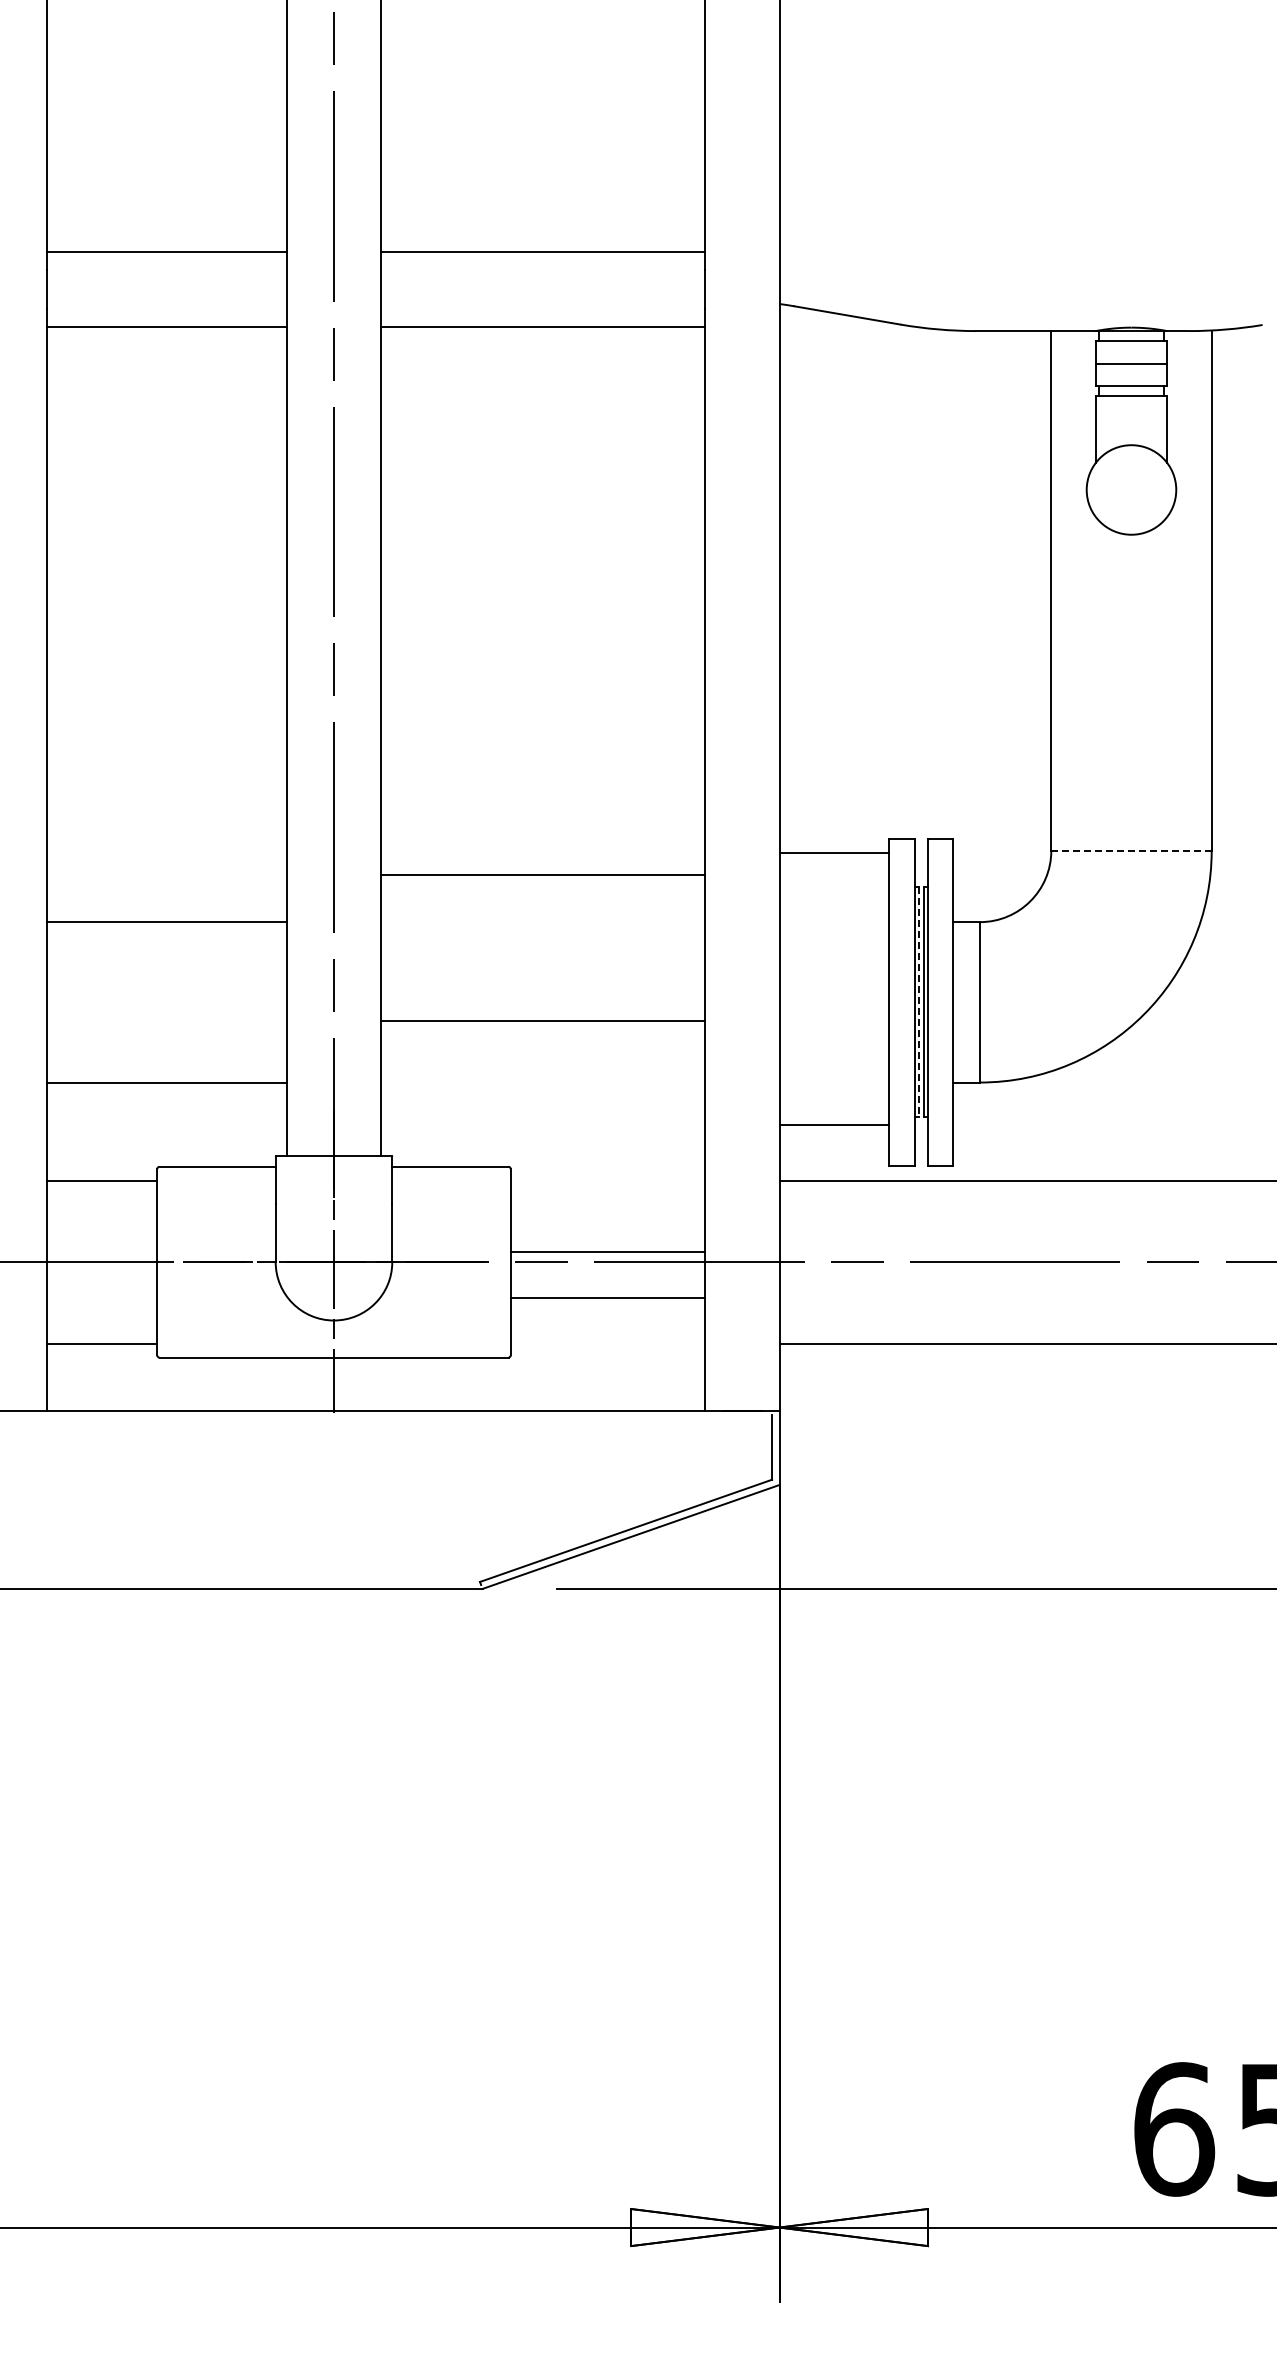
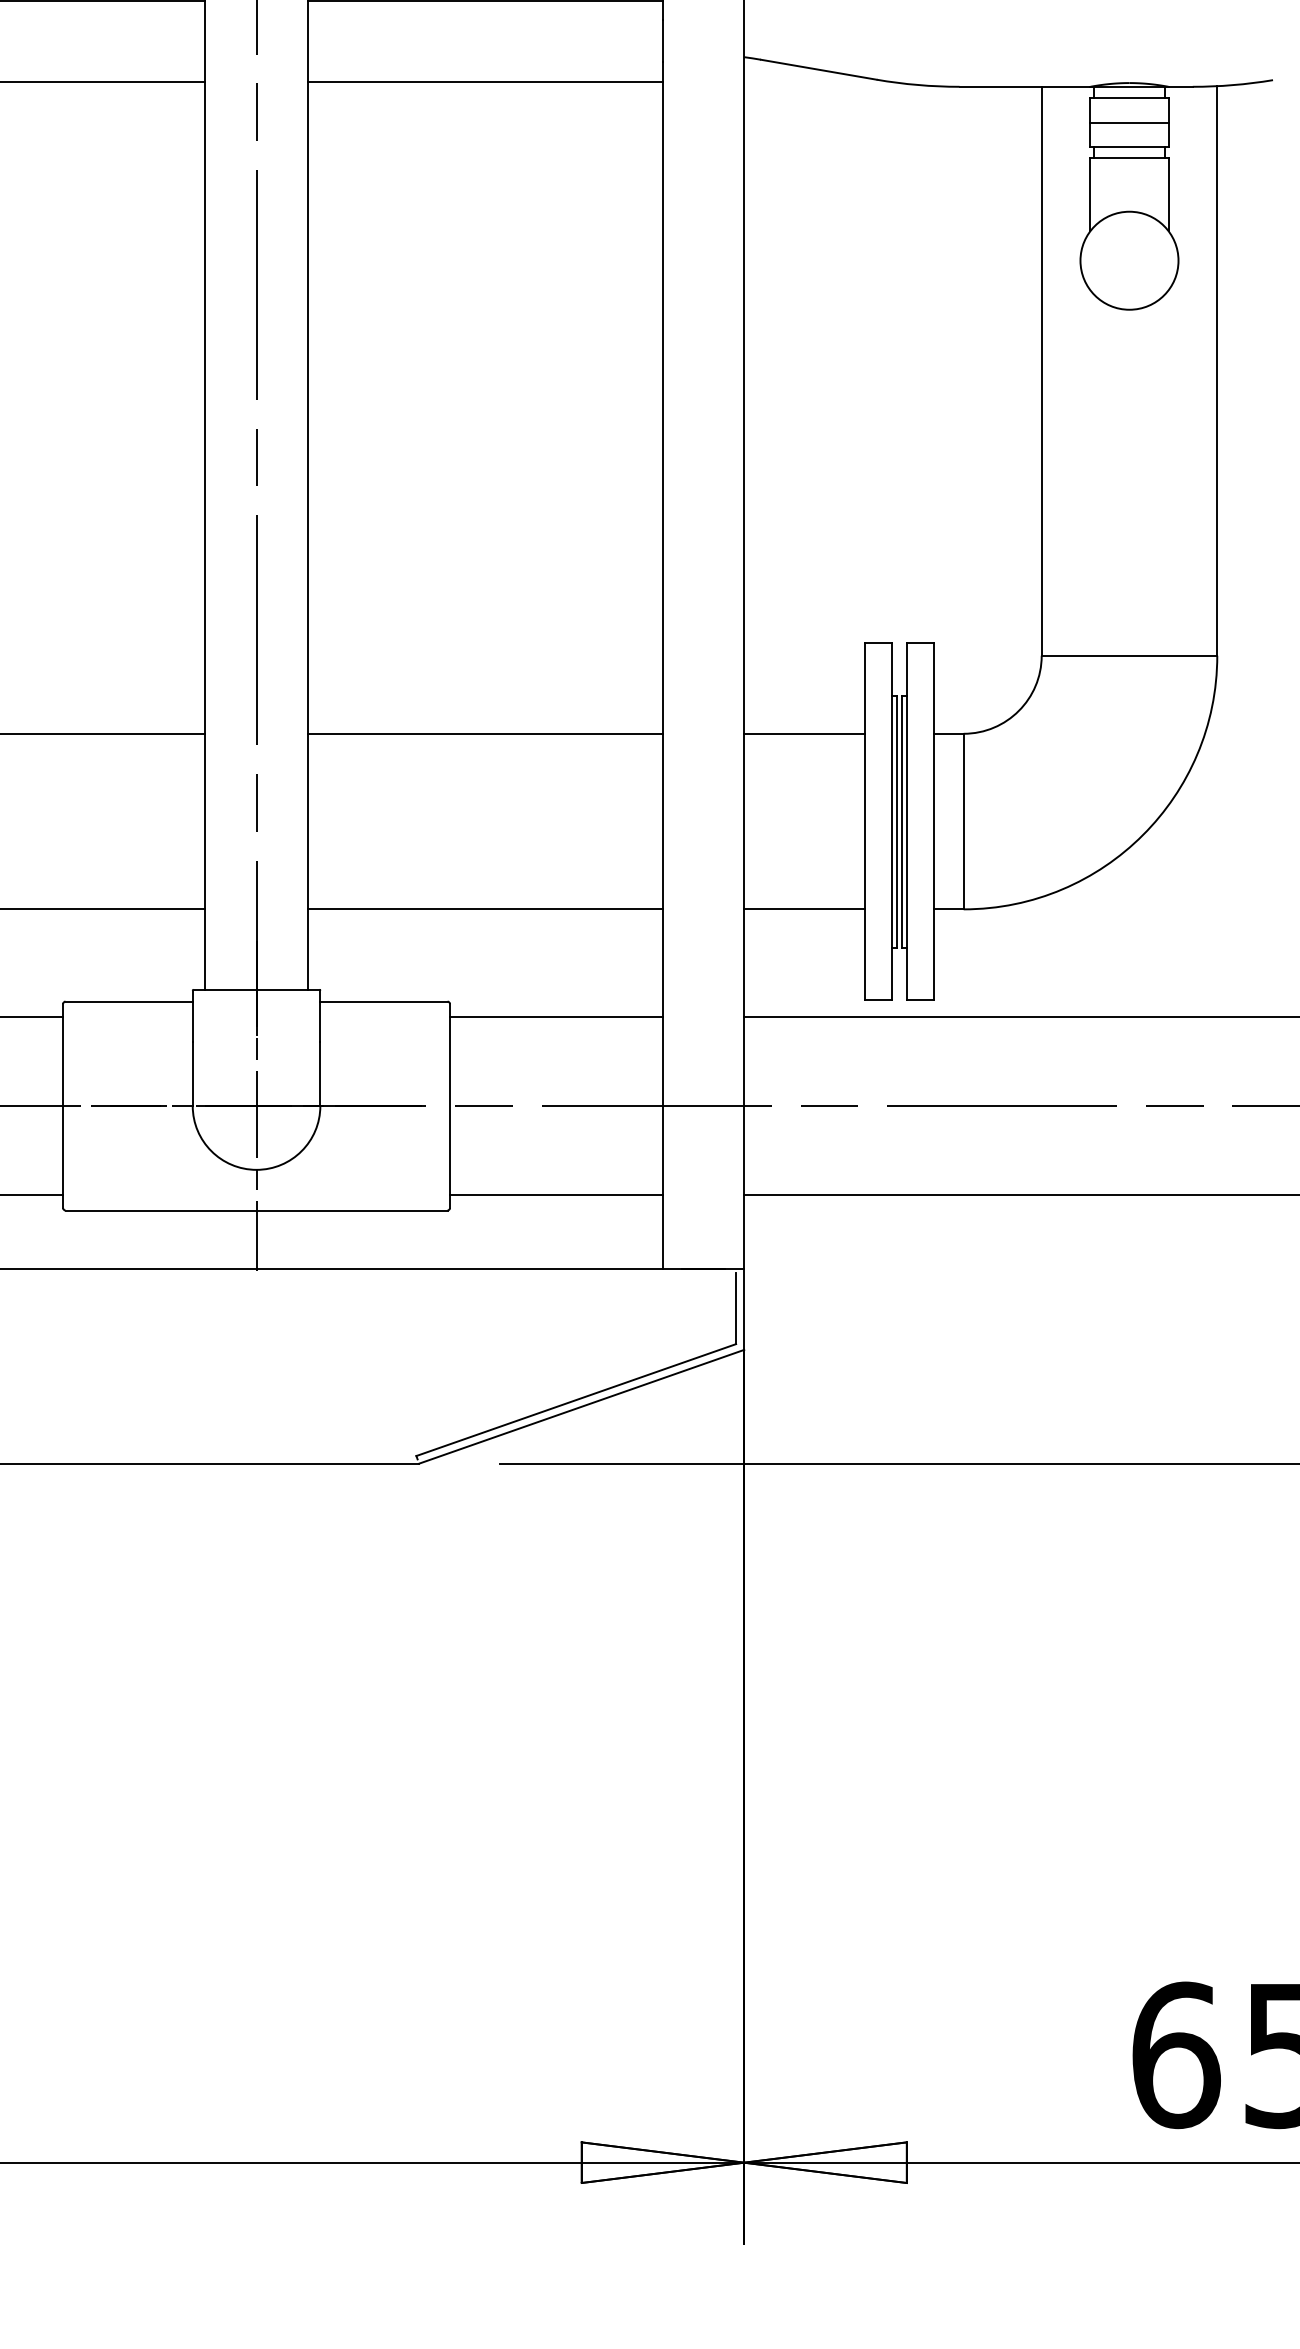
line: (1131, 850) -> (1129, 655), dashed -> solid
line: (834, 853) -> (804, 734), moved
line: (542, 875) -> (484, 734), moved
line: (919, 1002) -> (897, 821), dashed -> solid
line: (542, 1020) -> (484, 909), moved
line: (834, 1124) -> (804, 909), moved
line: (607, 1251) -> (555, 1016), moved
line: (607, 1297) -> (555, 1195), moved

